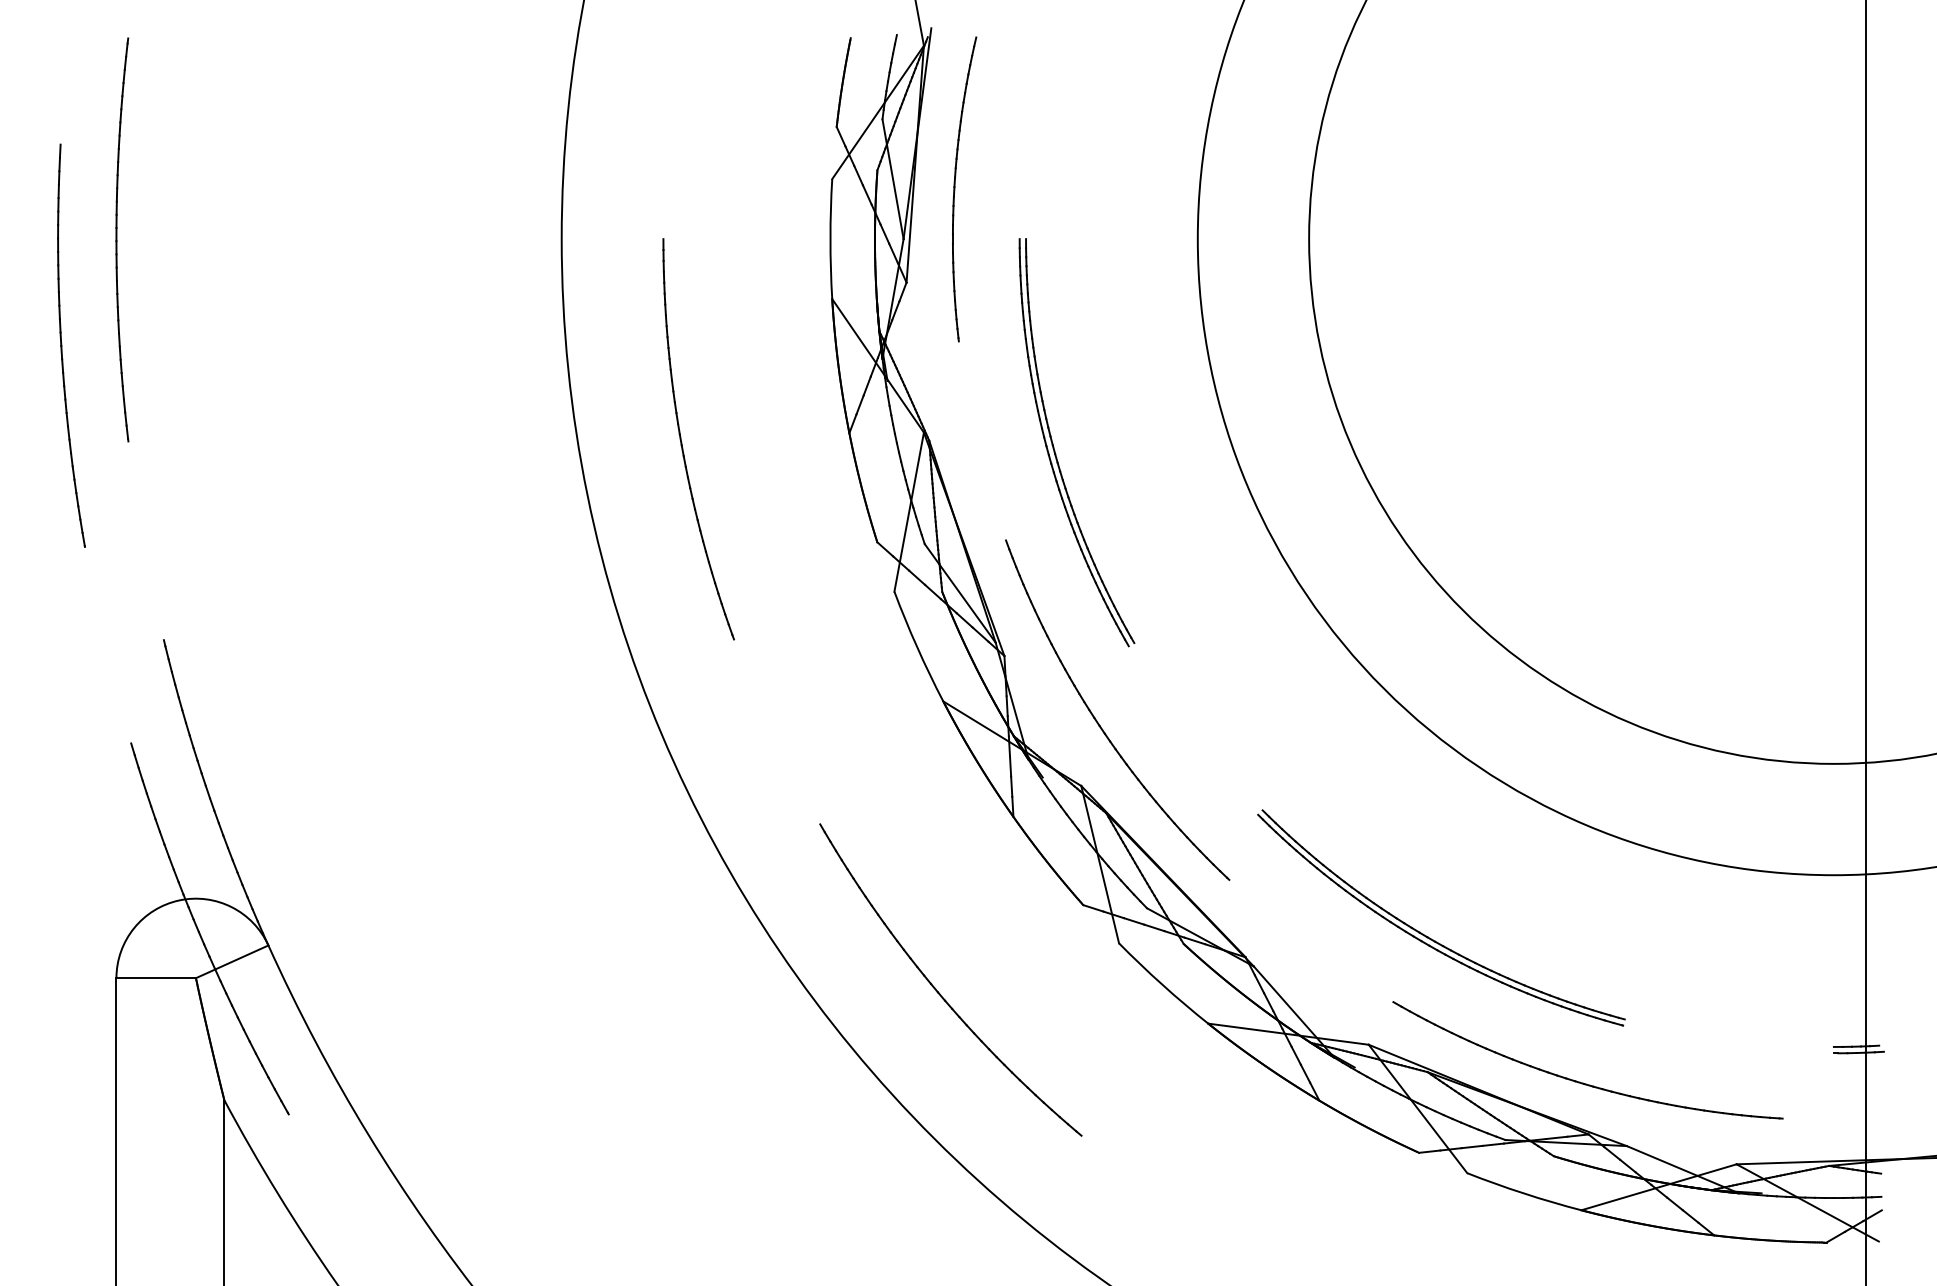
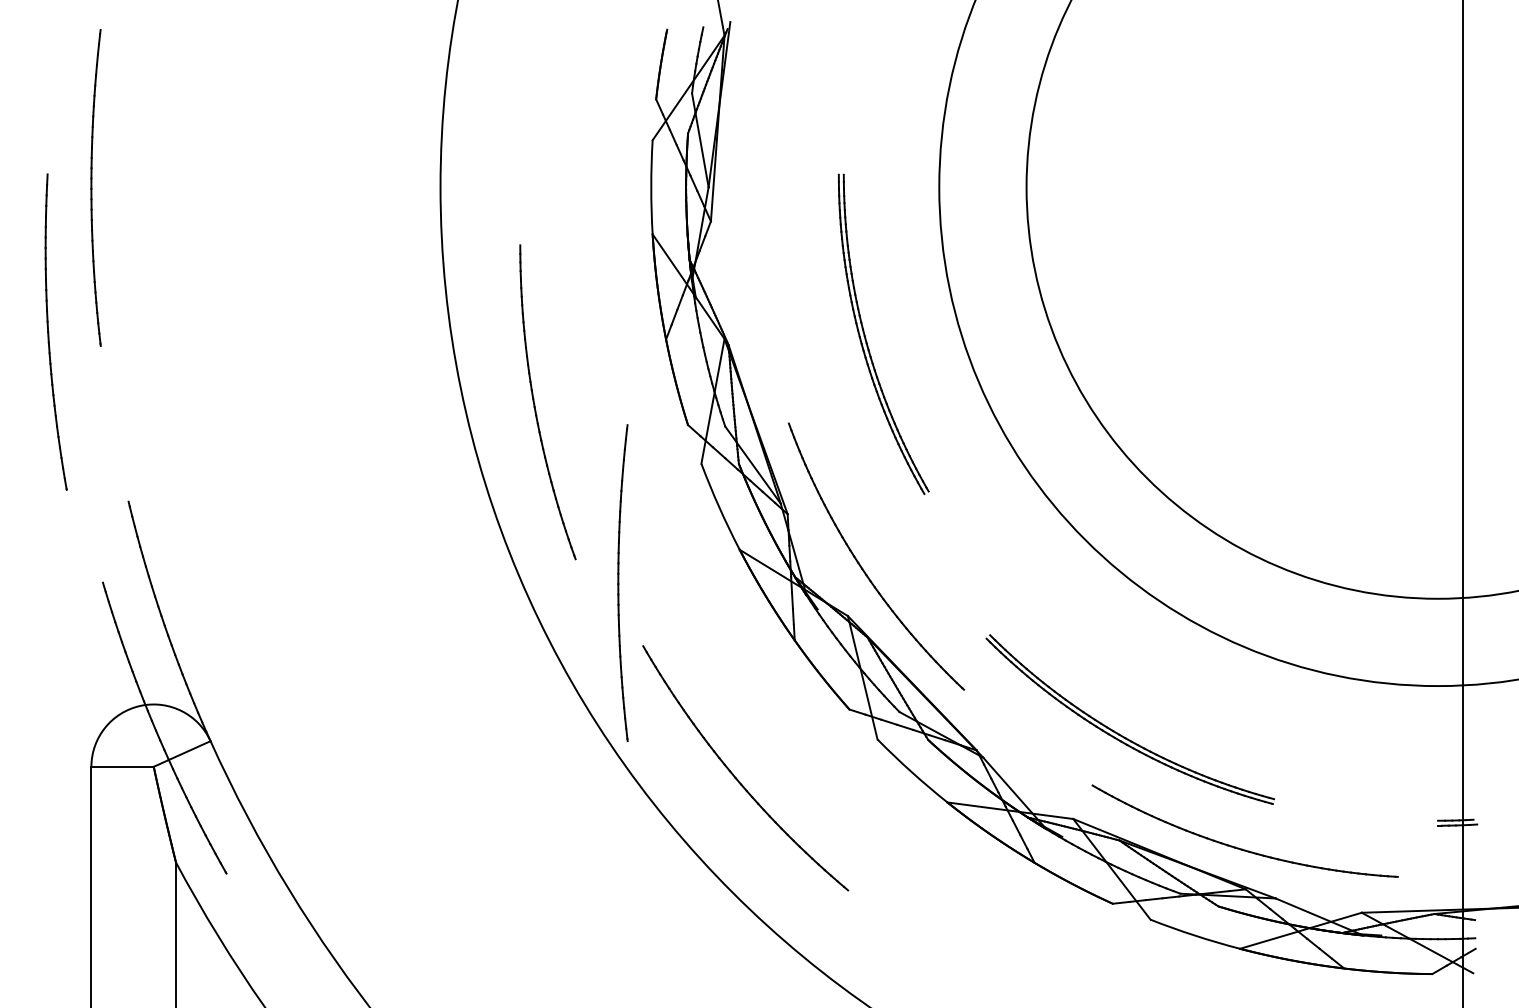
part: (955, 189) -> (749, 148), removed
part: (62, 345) -> (49, 331), moved
part: (682, 442) -> (535, 404), moved
part: (1054, 446) -> (866, 337), moved
part: (794, 743) -> (623, 582), added

